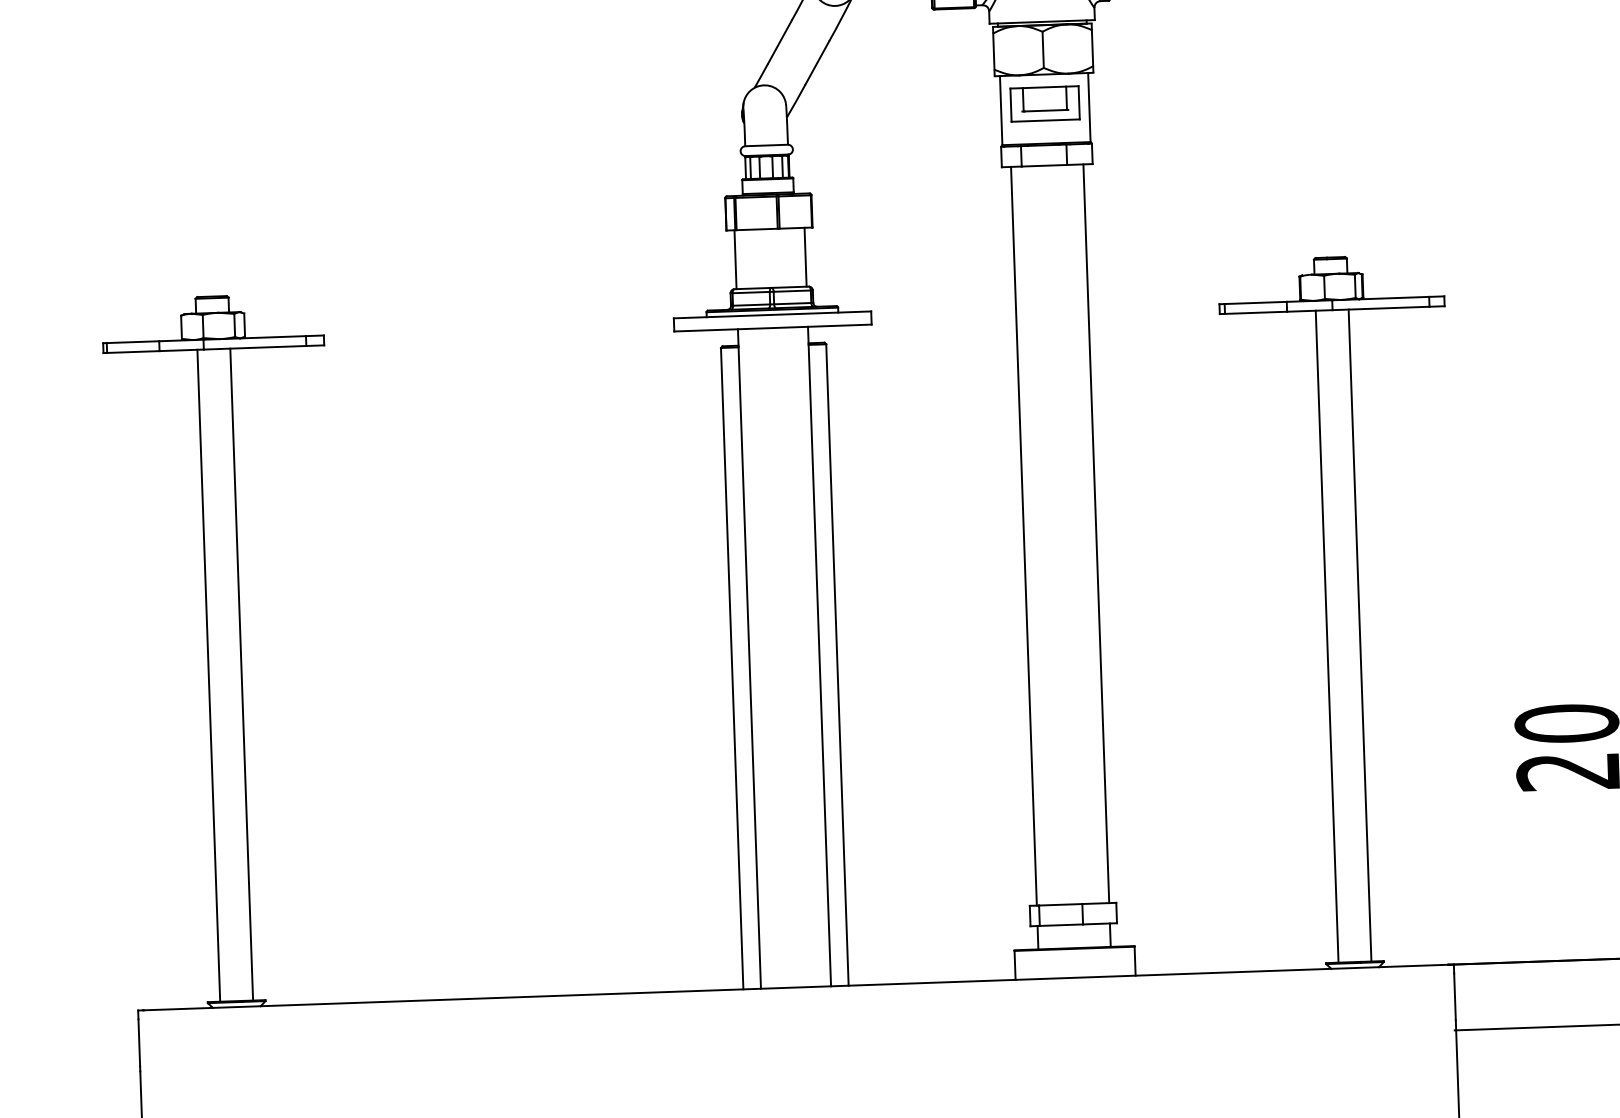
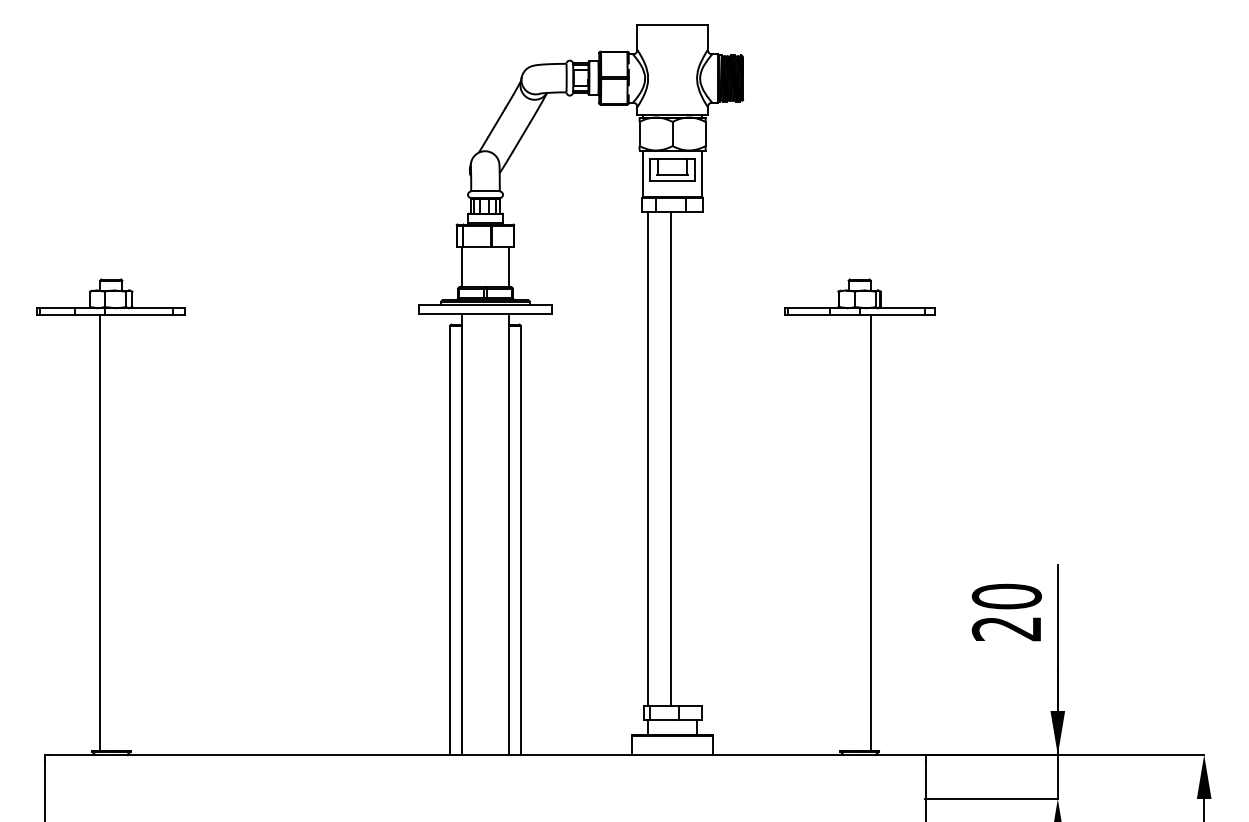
line: (1095, 533) -> (670, 458), moved
line: (1326, 636) -> (848, 532), removed
line: (241, 674) -> (122, 532), removed

